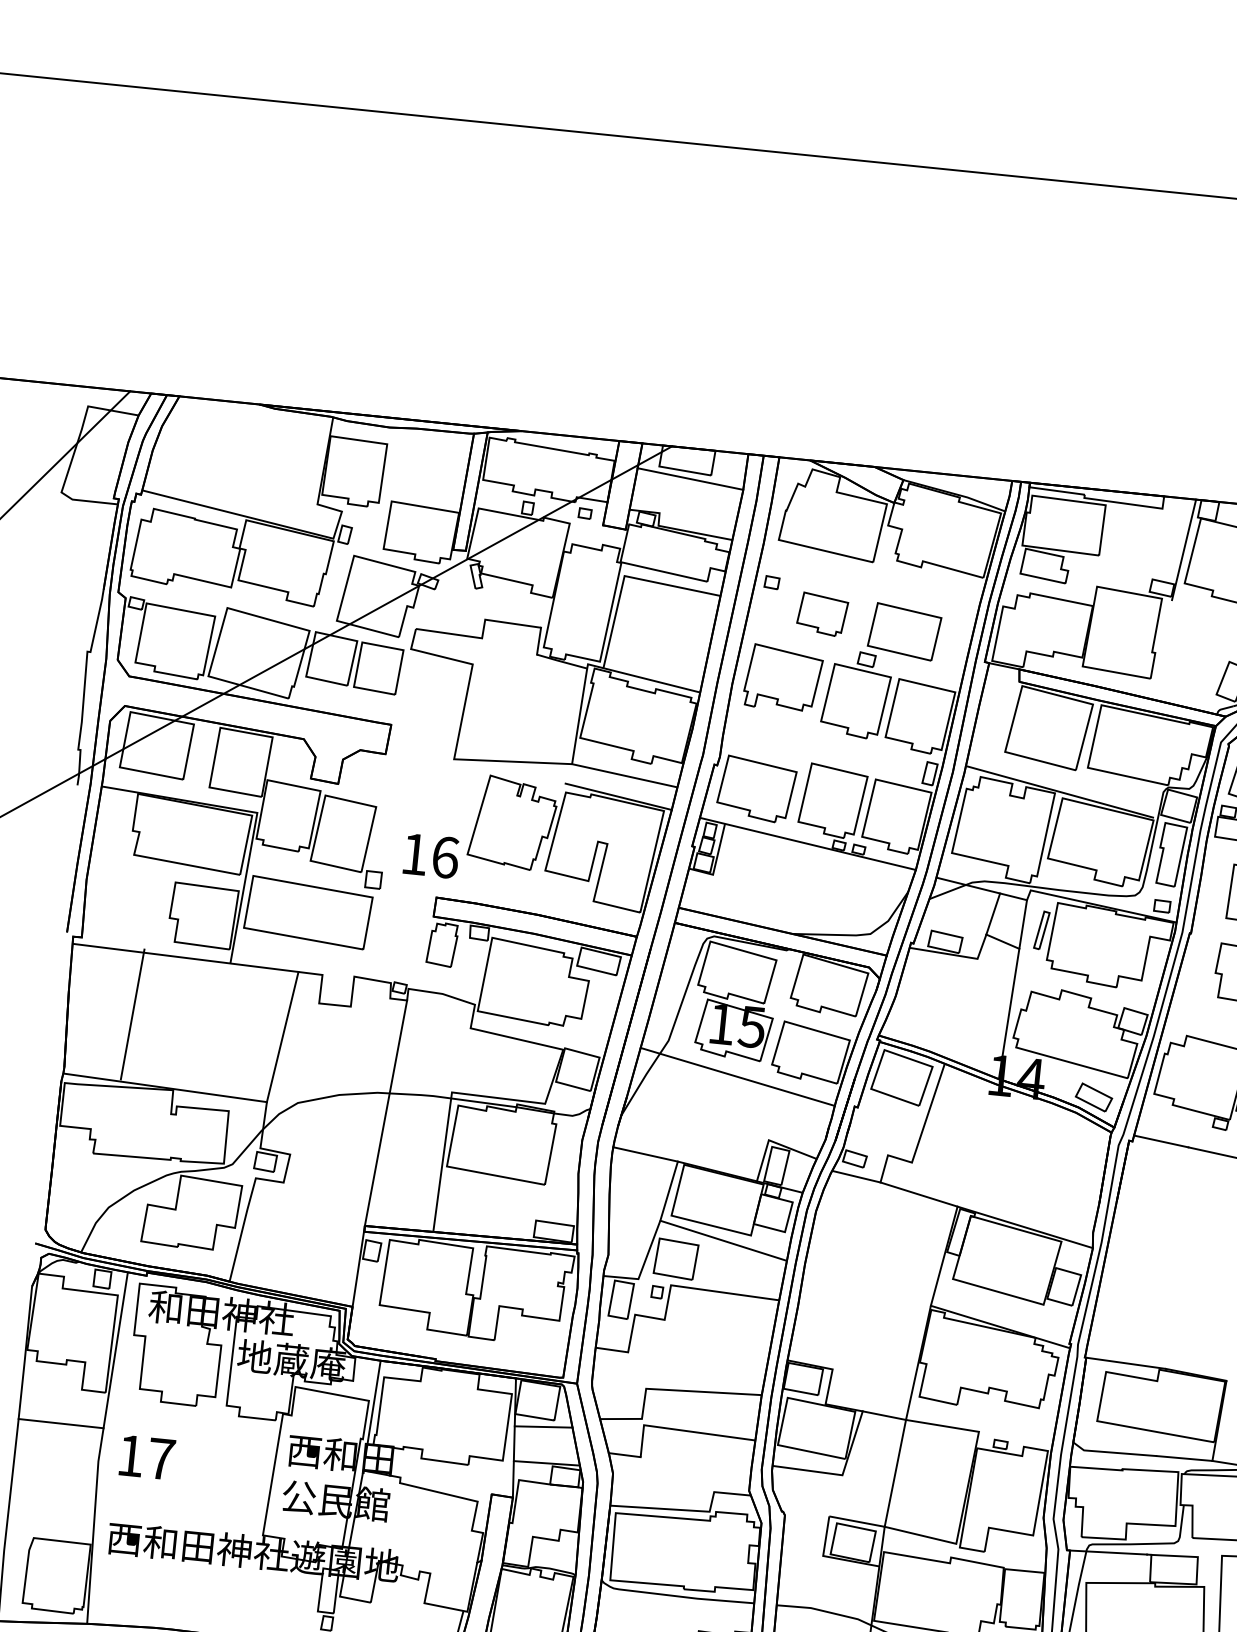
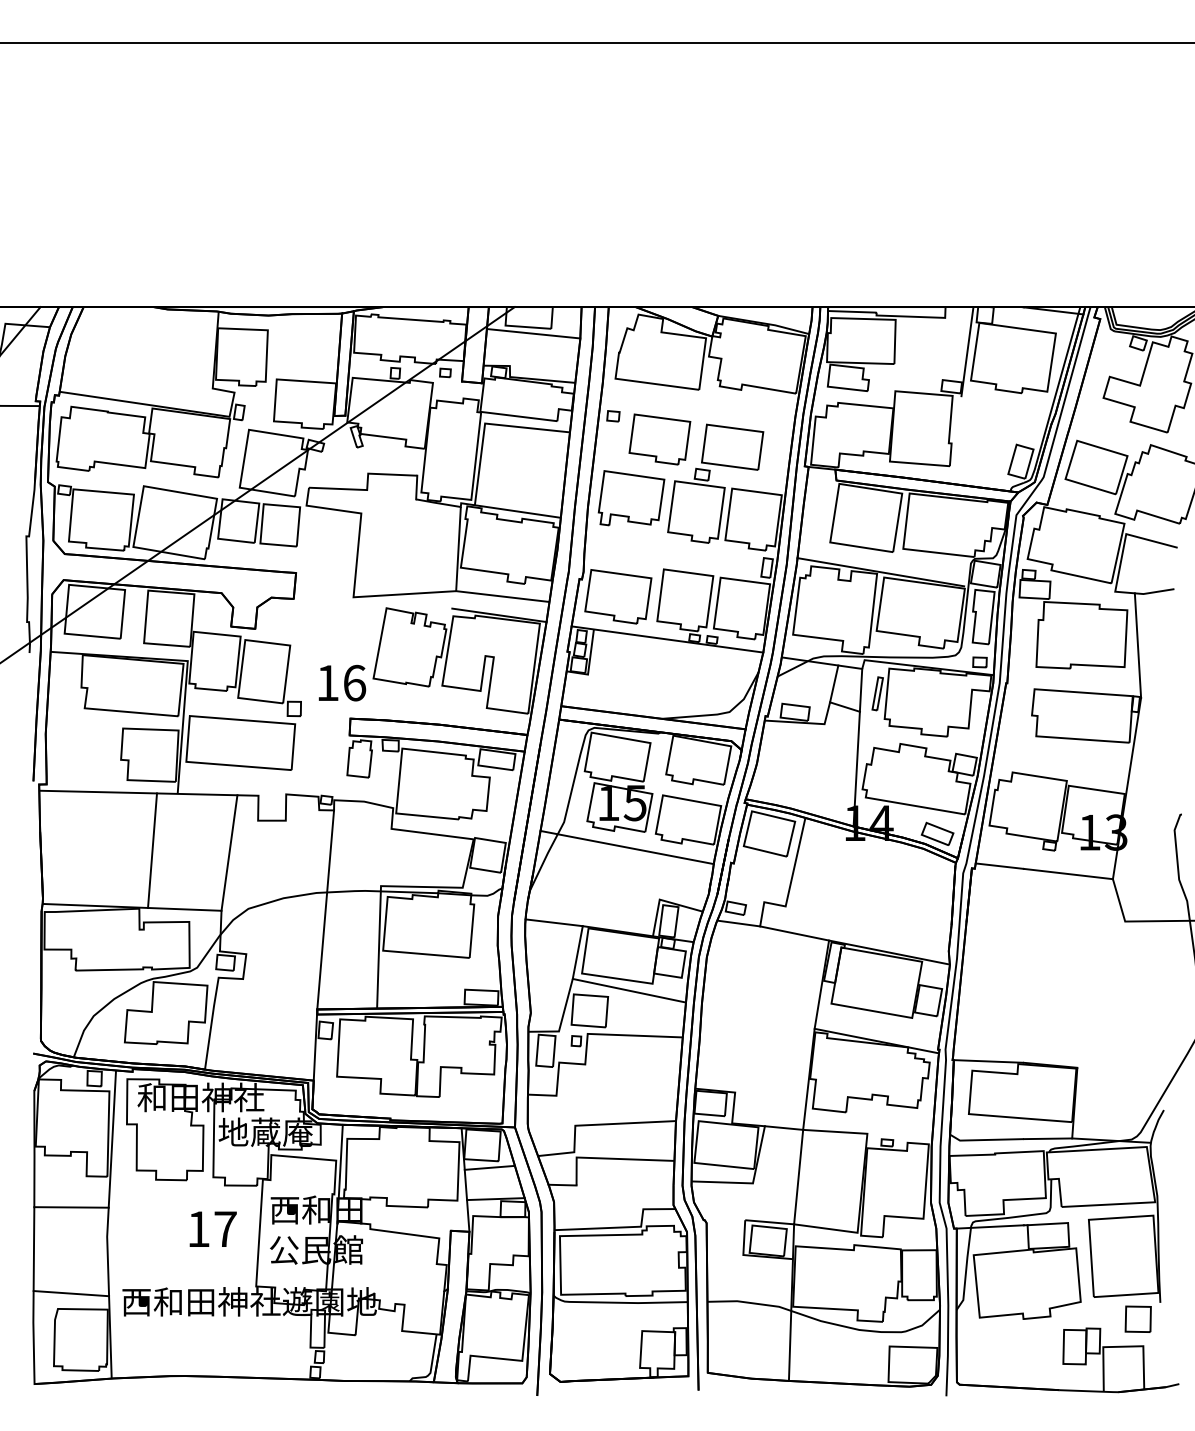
part: (822, 614) -> (659, 439), size x1.43
line: (132, 1014) -> (152, 850), moved
text: (146, 1456) -> (212, 1228), moved
line: (51, 1521) -> (71, 1293), added

